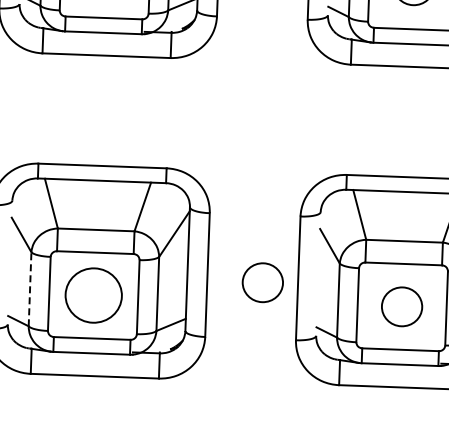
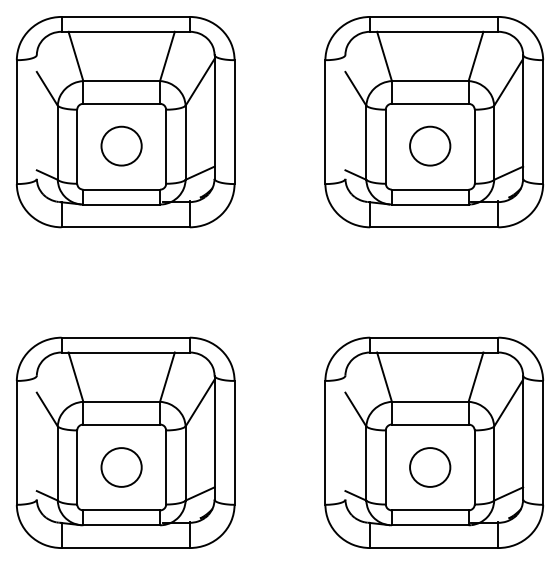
part: (263, 282) -> (290, 448), removed
line: (29, 289) -> (57, 463), dashed -> solid
part: (93, 295) -> (121, 467), size x0.71

